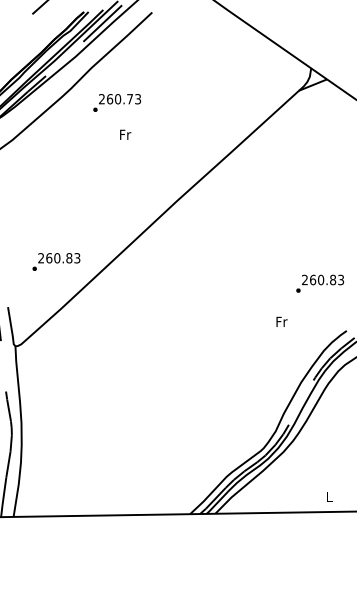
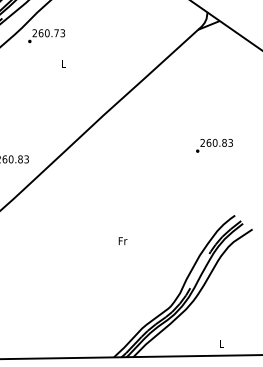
text: (117, 102) -> (46, 35), moved
text: (125, 134) -> (63, 63), Fr -> L
text: (320, 283) -> (214, 145), moved
text: (281, 321) -> (122, 240), moved

